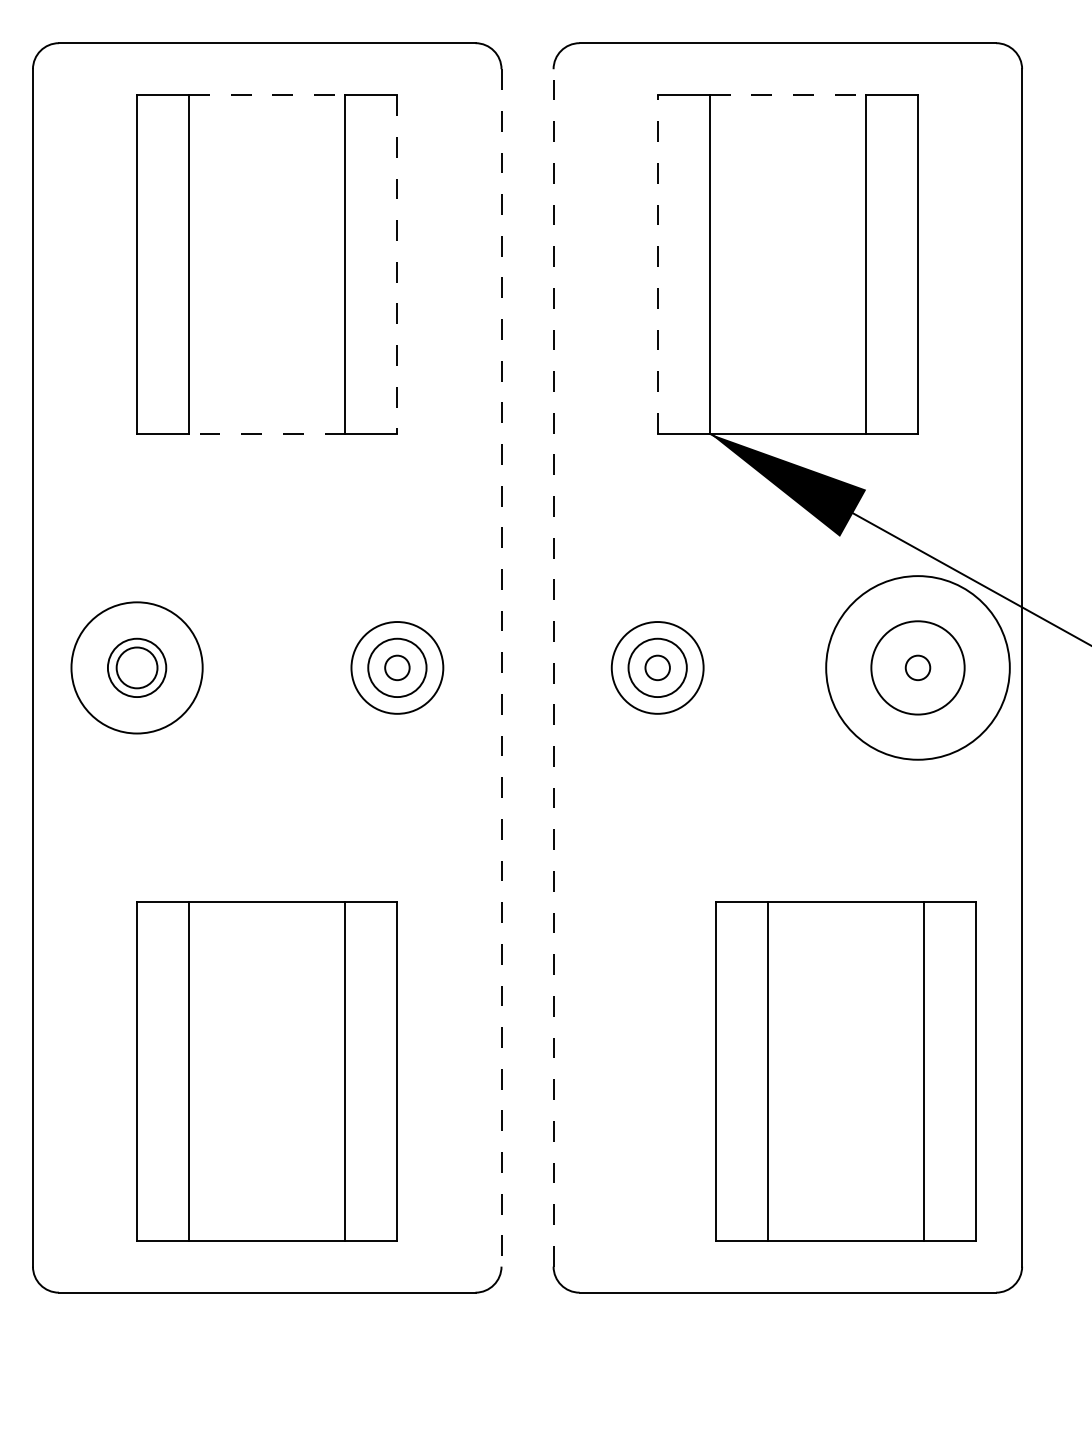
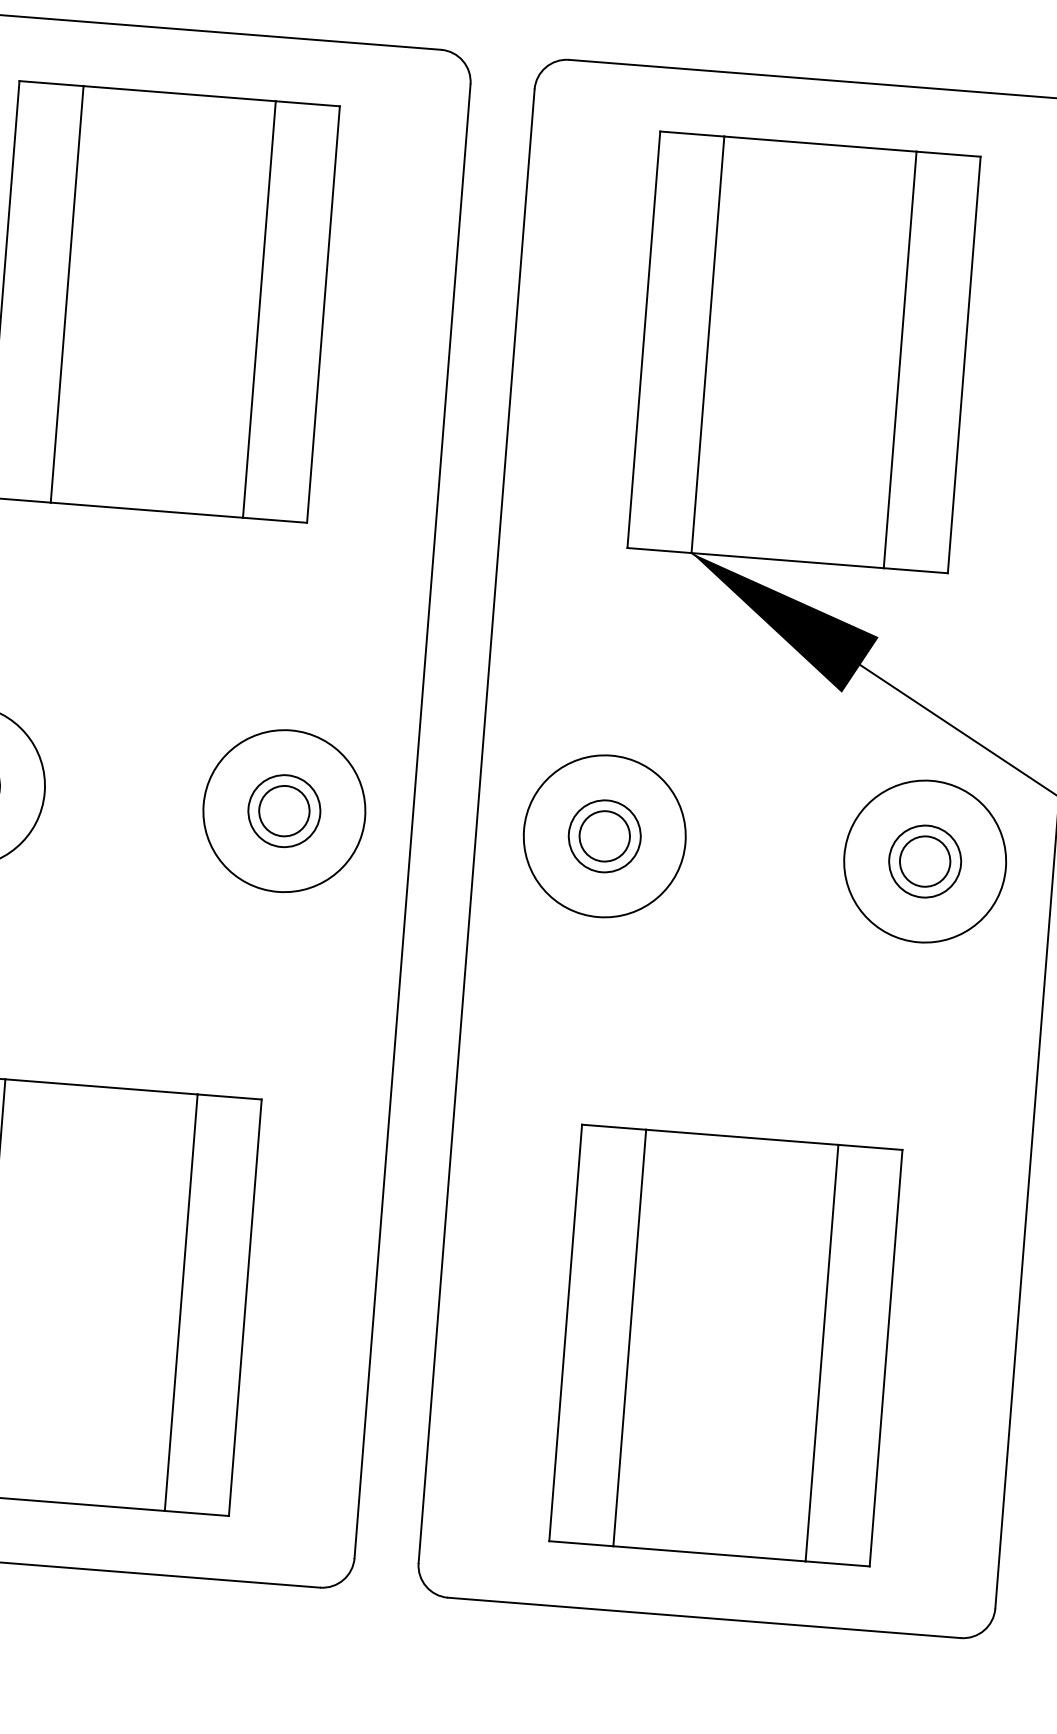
line: (267, 95) -> (179, 94), dashed -> solid
line: (788, 95) -> (821, 144), dashed -> solid
line: (657, 263) -> (643, 338), dashed -> solid
line: (397, 264) -> (323, 314), dashed -> solid
line: (266, 433) -> (145, 509), dashed -> solid
circle: (396, 667) -> (283, 810), size x1.67
circle: (397, 667) -> (284, 810), size x1.43
line: (501, 667) -> (412, 820), dashed -> solid
line: (553, 667) -> (476, 825), dashed -> solid
circle: (657, 667) -> (604, 835), size x1.43
circle: (657, 667) -> (604, 835), size x1.67
circle: (917, 667) -> (924, 861), size x0.62
circle: (917, 667) -> (924, 861), size x0.71
circle: (917, 667) -> (924, 861), size x1.67
part: (845, 1071) -> (725, 1345), moved

